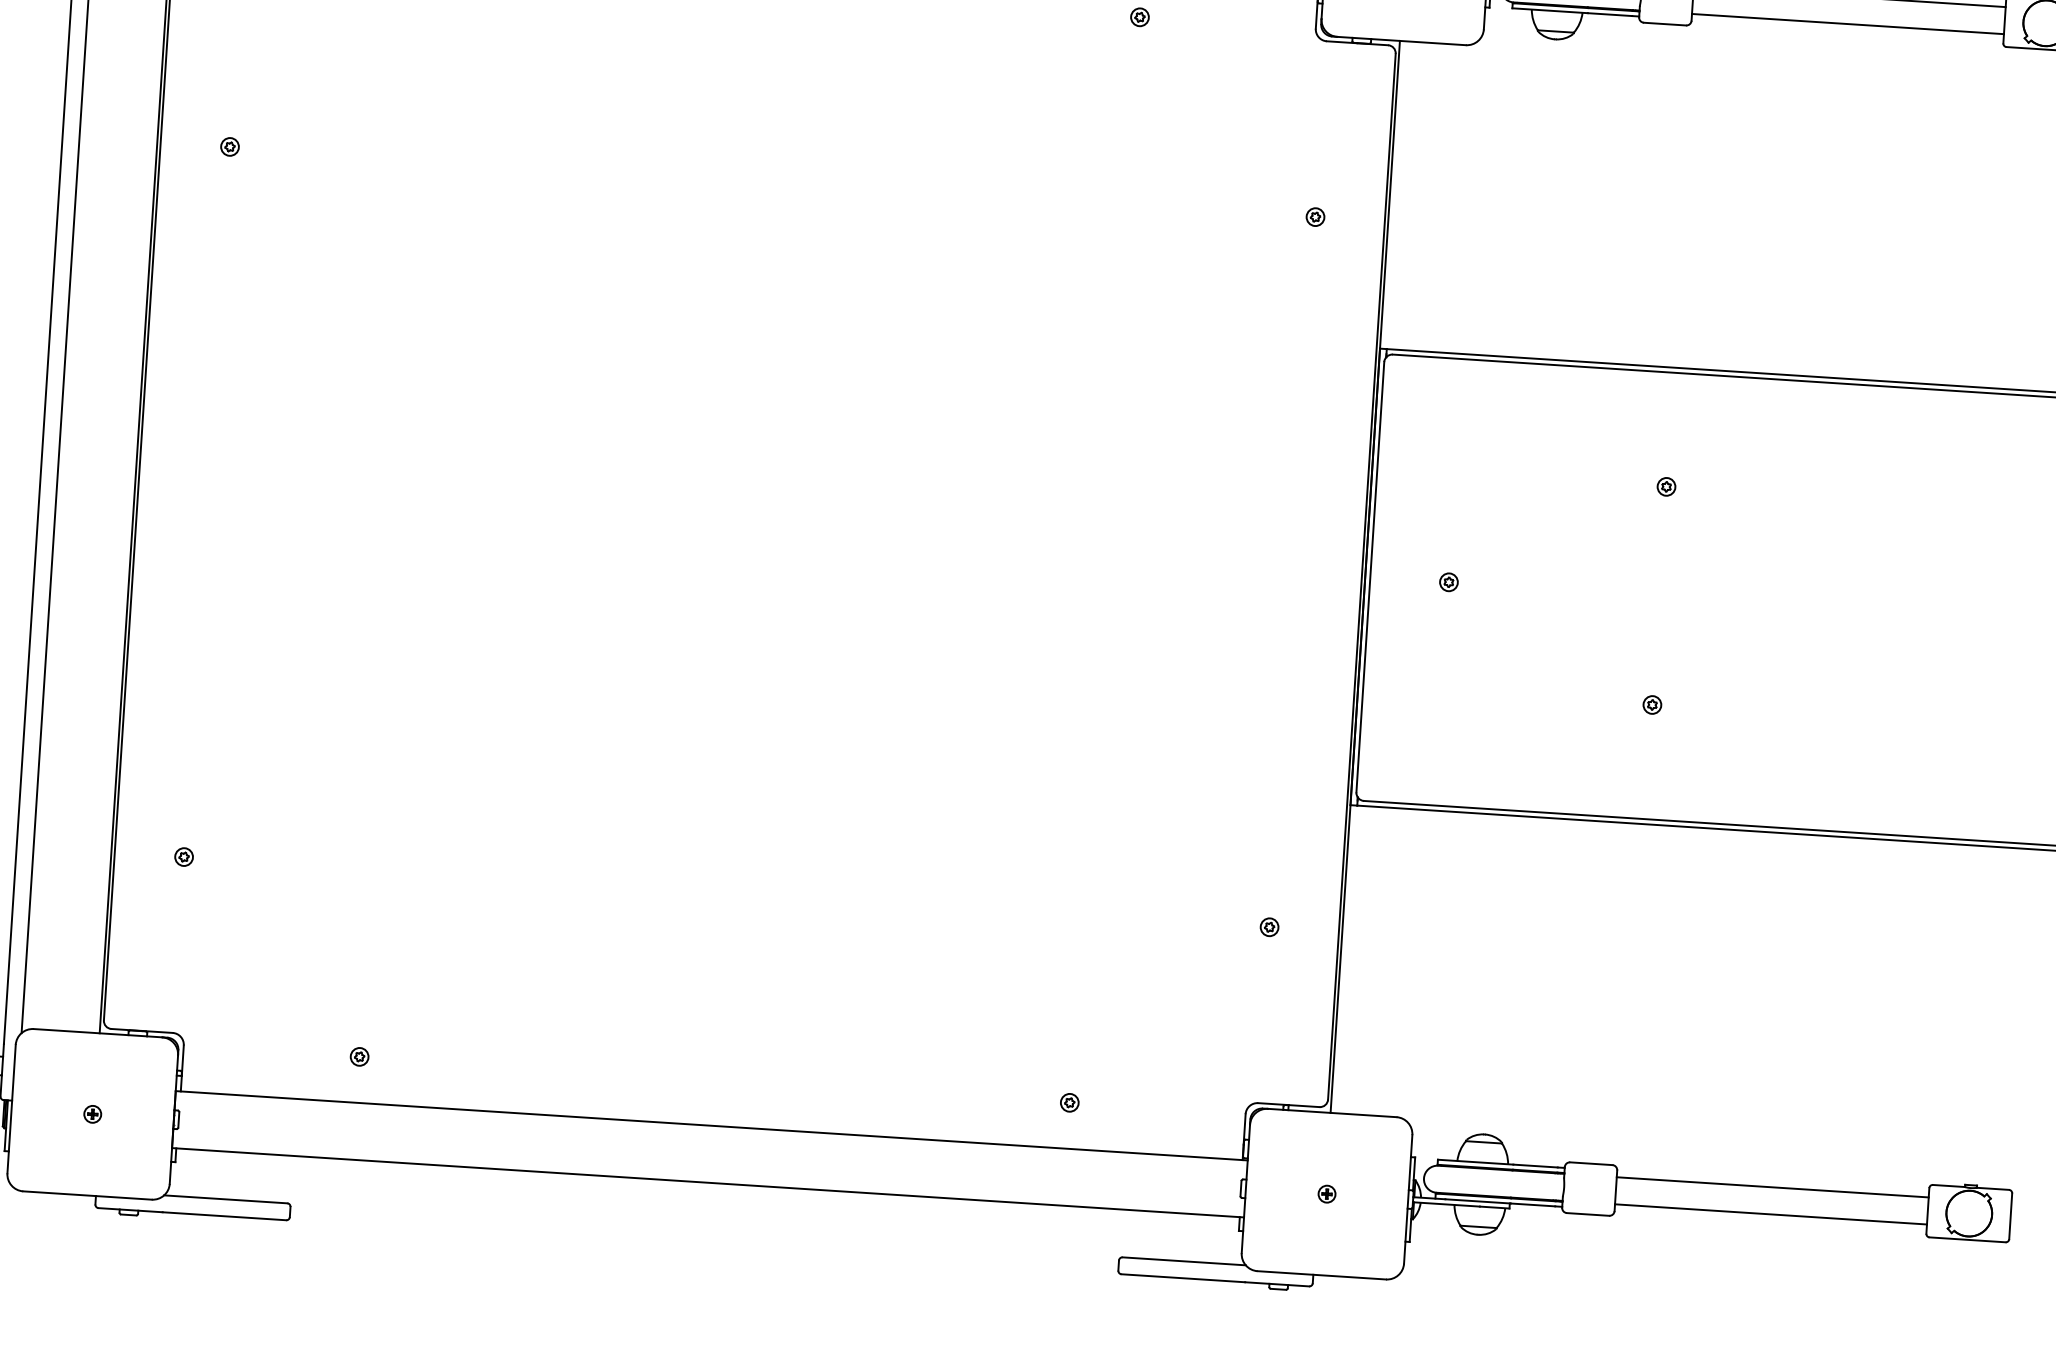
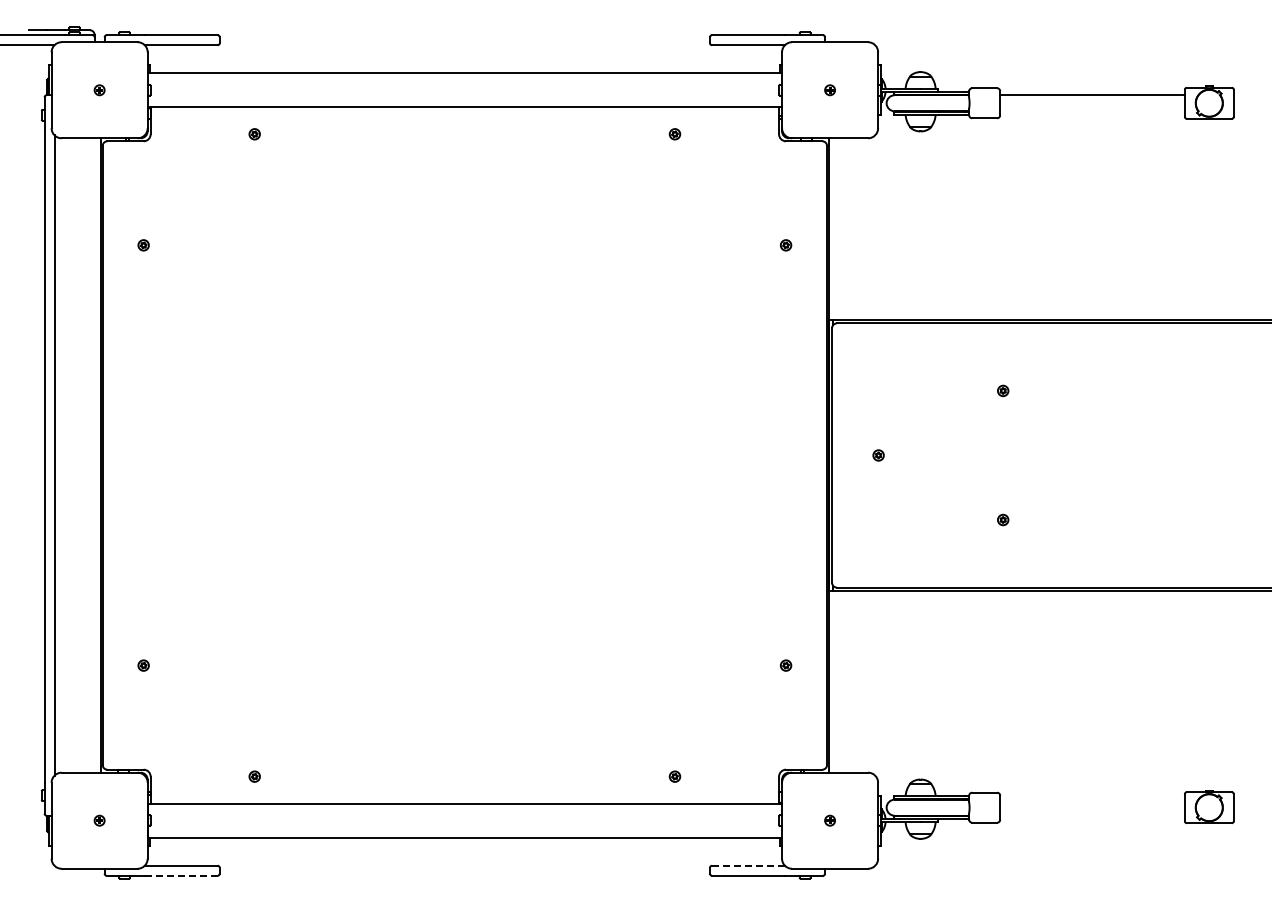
line: (1847, 24) -> (1092, 111), removed
line: (1772, 1186) -> (1092, 799), removed
line: (1771, 1214) -> (1092, 815), removed
line: (225, 1215) -> (181, 875), solid -> dashed
line: (1184, 1260) -> (748, 865), solid -> dashed

